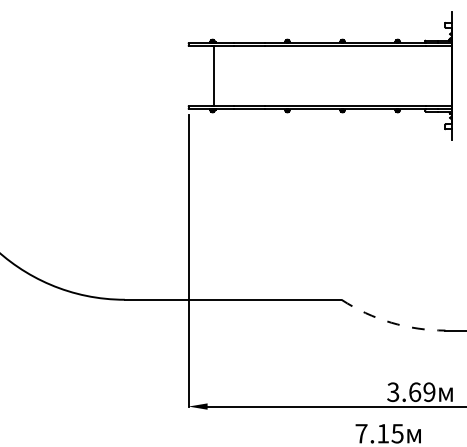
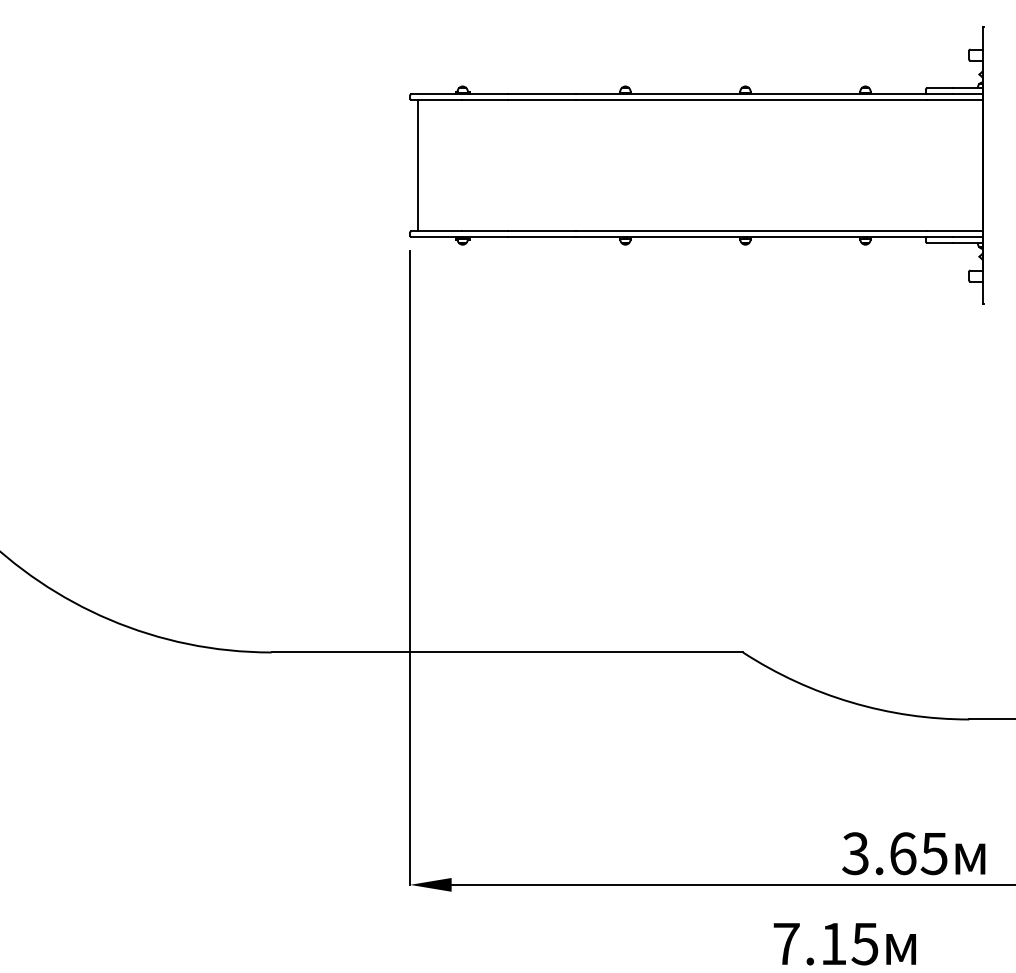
line: (214, 75) -> (418, 164), moved
arc: (391, 322) -> (851, 701), dashed -> solid
text: (429, 391) -> (934, 852), 3.69 -> 3.65

